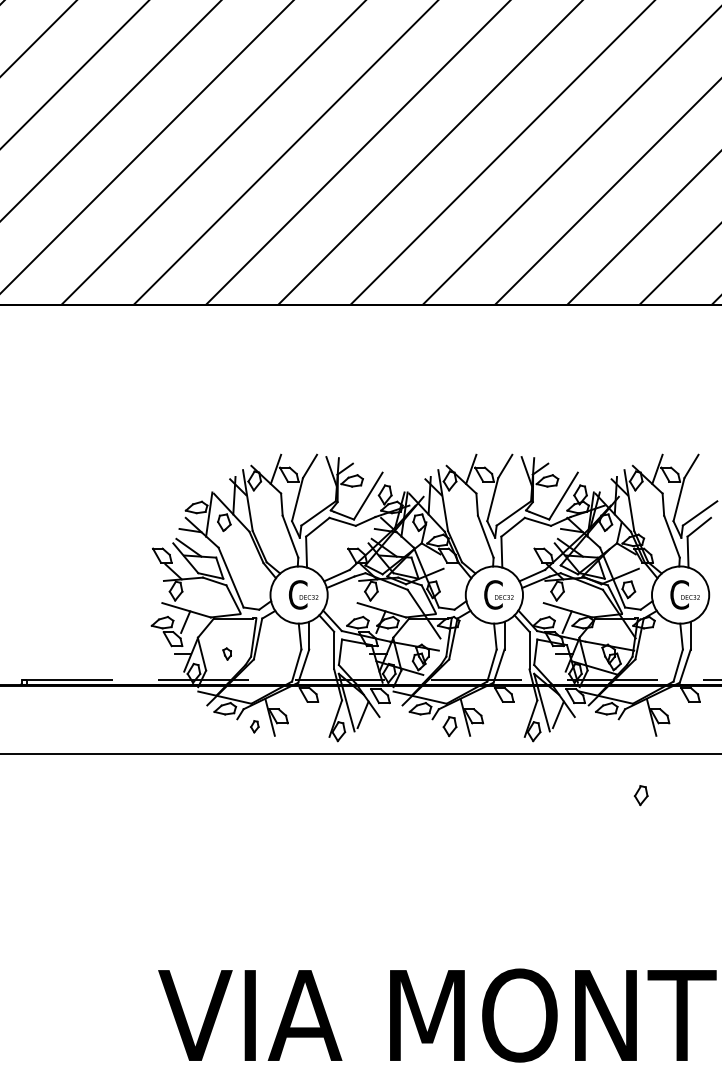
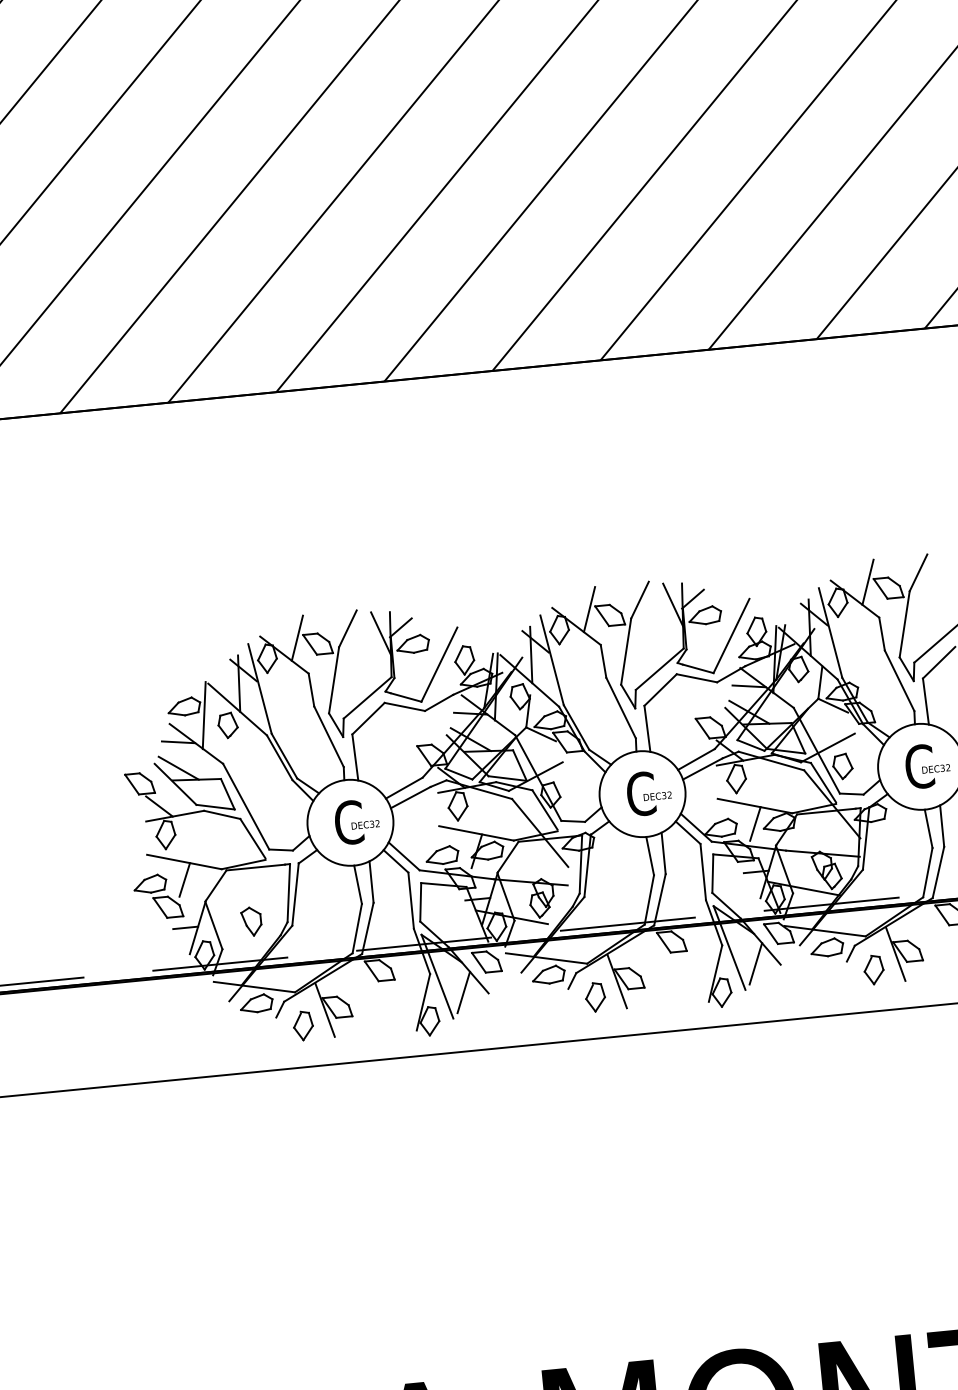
part: (226, 653) -> (250, 920), size x1.67
part: (254, 726) -> (303, 1025), size x1.67
part: (640, 795) -> (872, 970), moved

